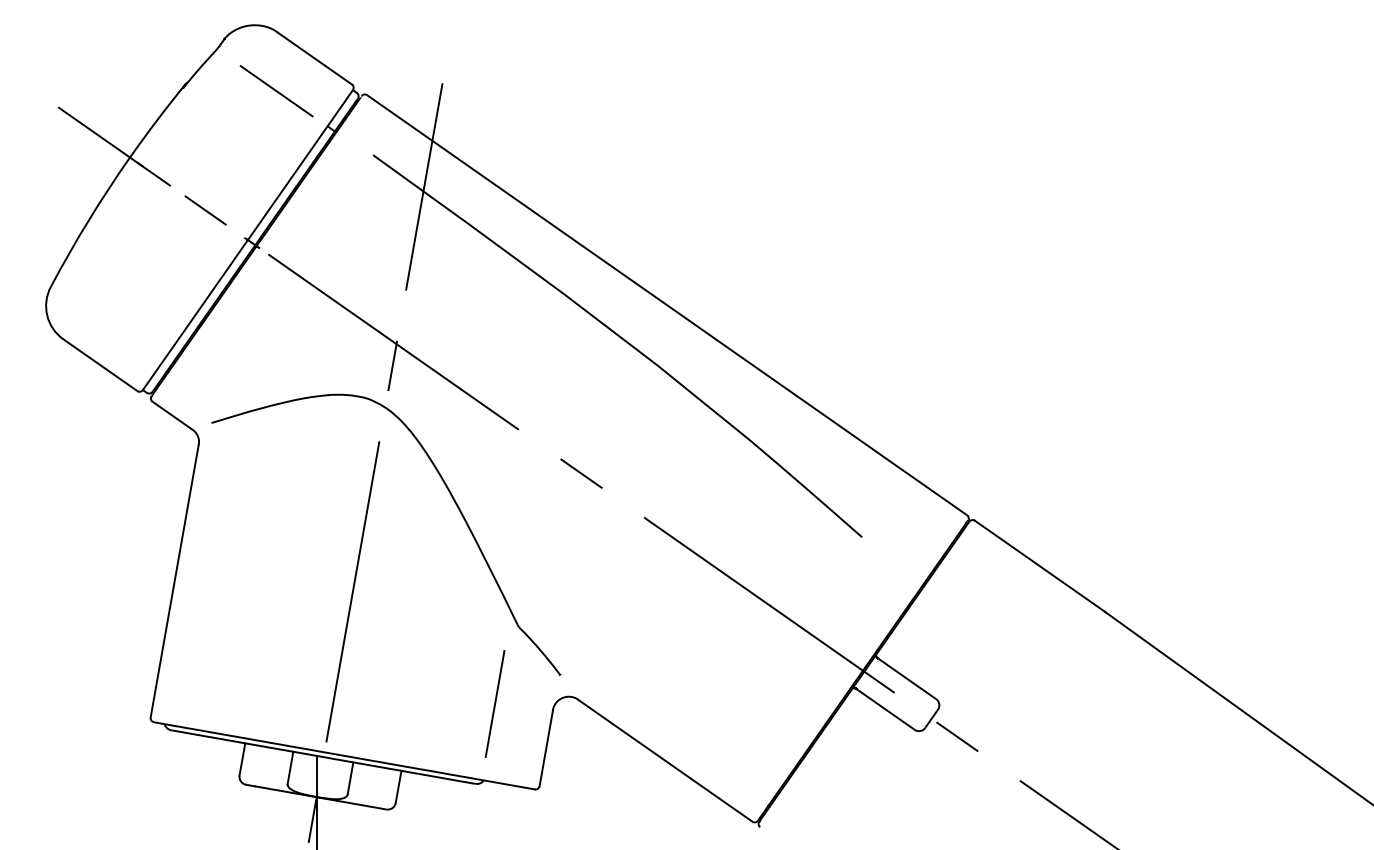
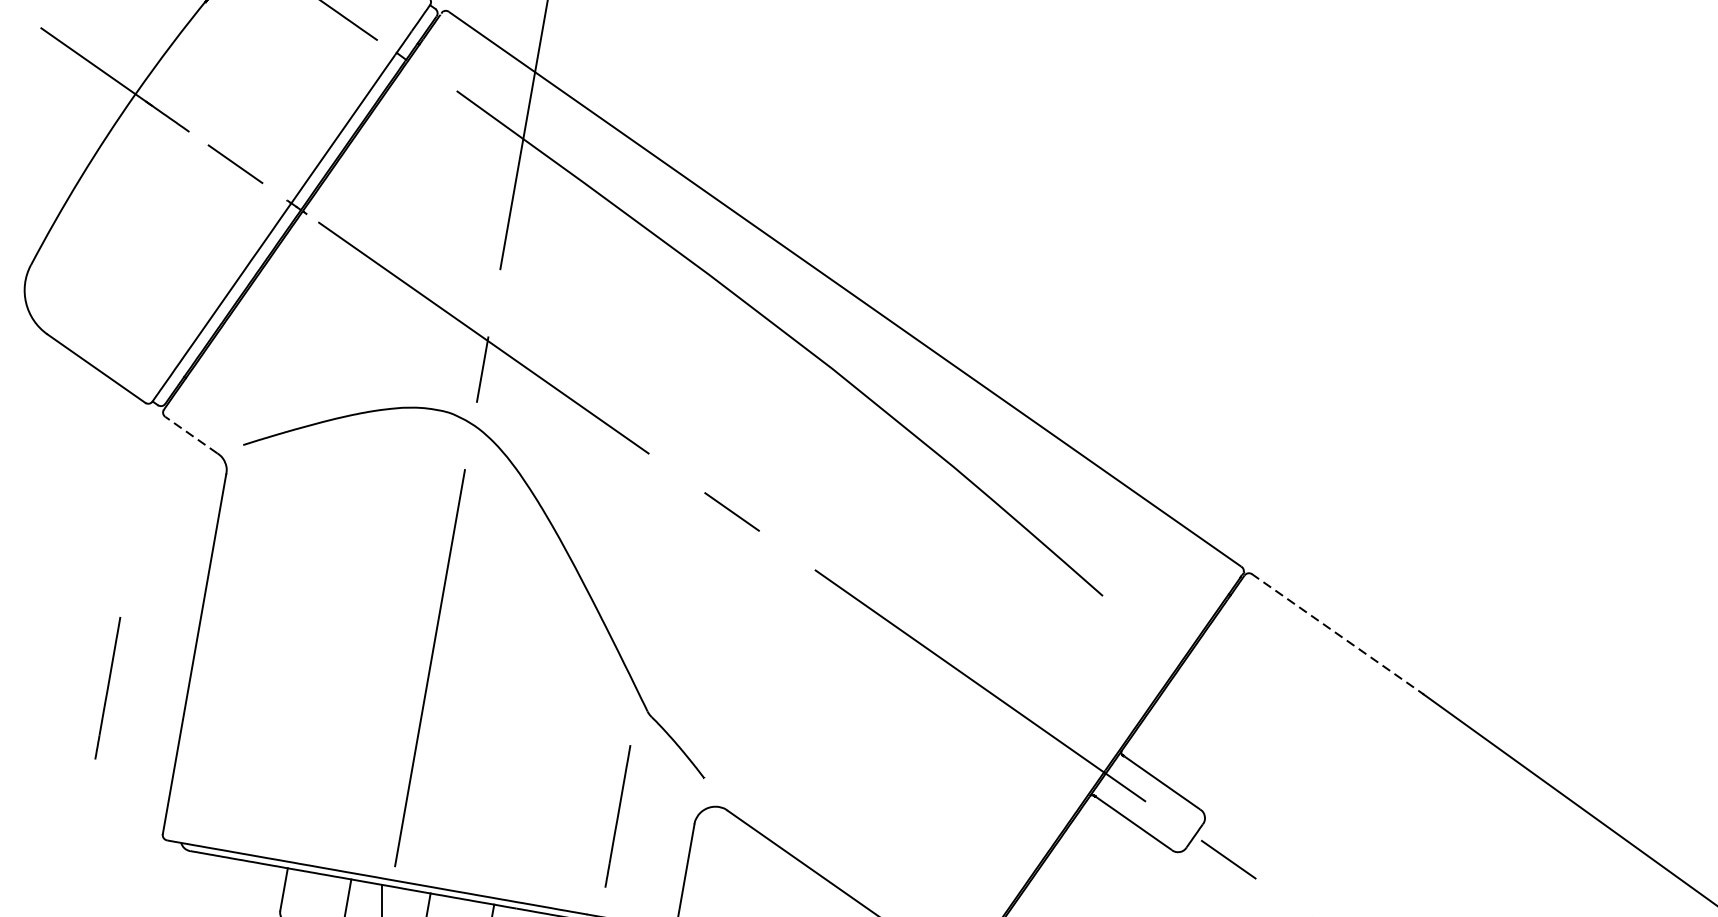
line: (171, 415) -> (190, 435), solid -> dashed
line: (1039, 566) -> (1337, 634), solid -> dashed
line: (108, 606) -> (107, 687), added

